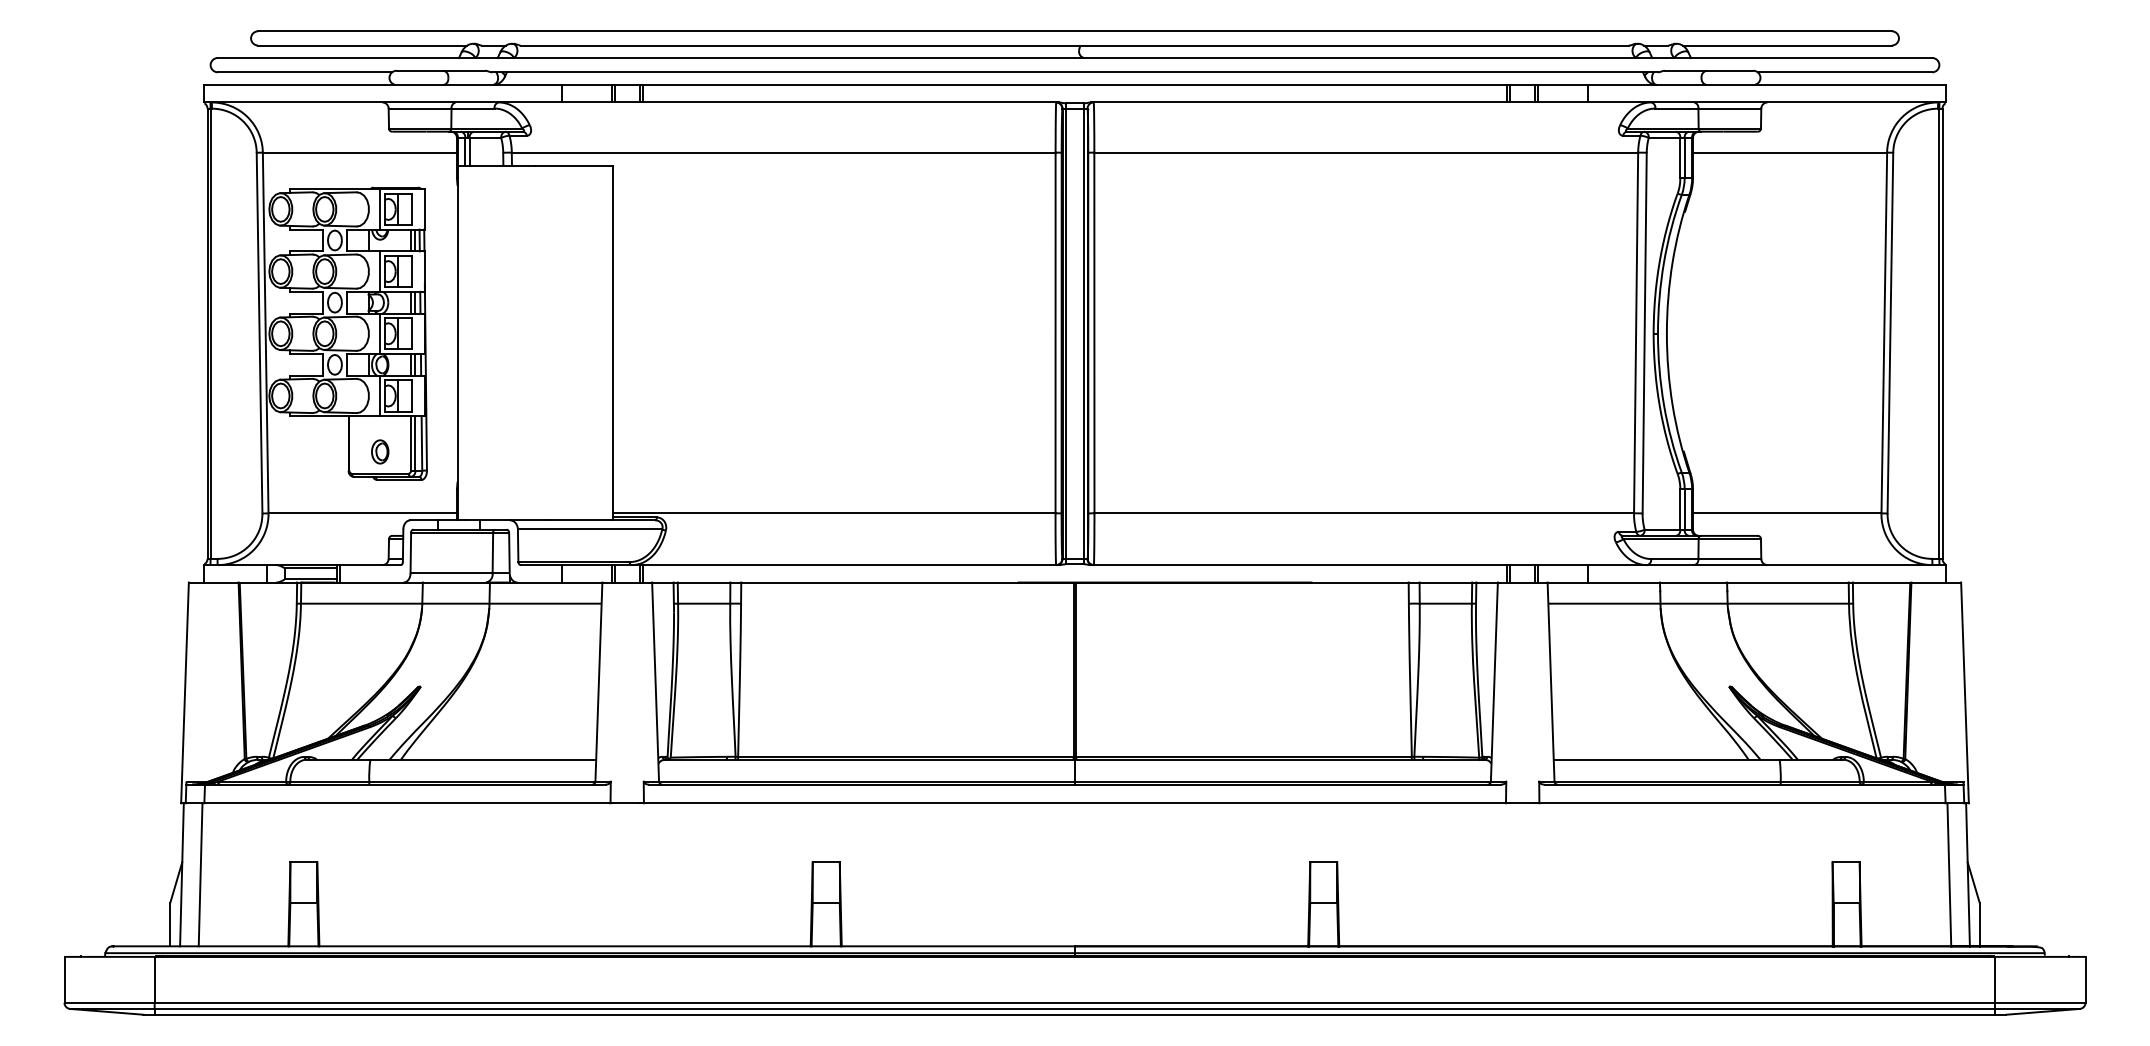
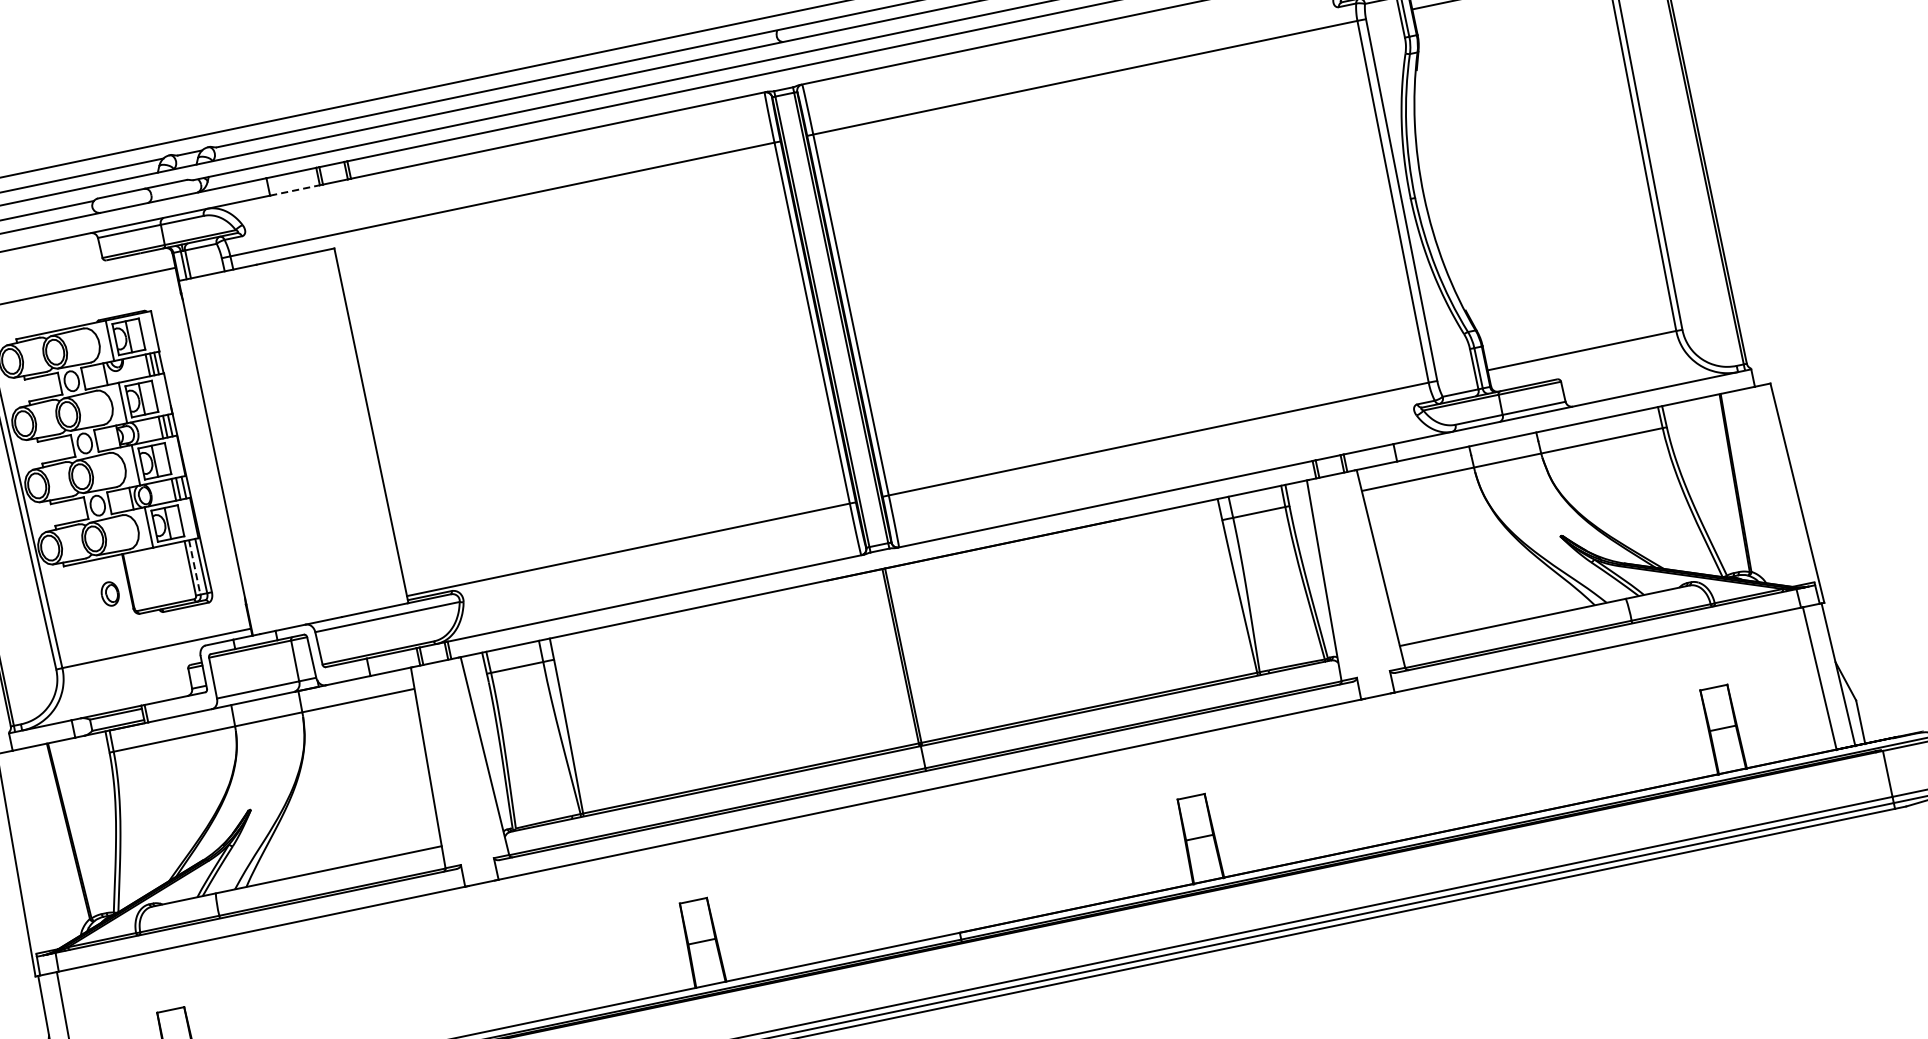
line: (586, 102) -> (294, 190), solid -> dashed
line: (415, 443) -> (194, 567), solid -> dashed
part: (380, 451) -> (110, 593), moved

